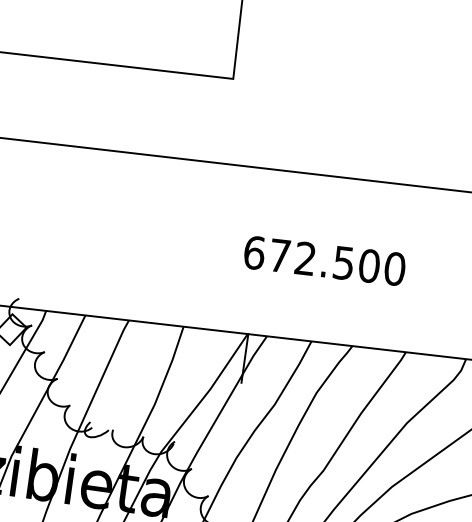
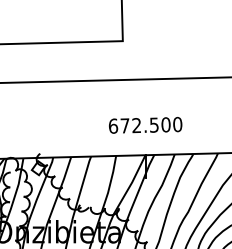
text: (324, 261) -> (145, 125), moved

